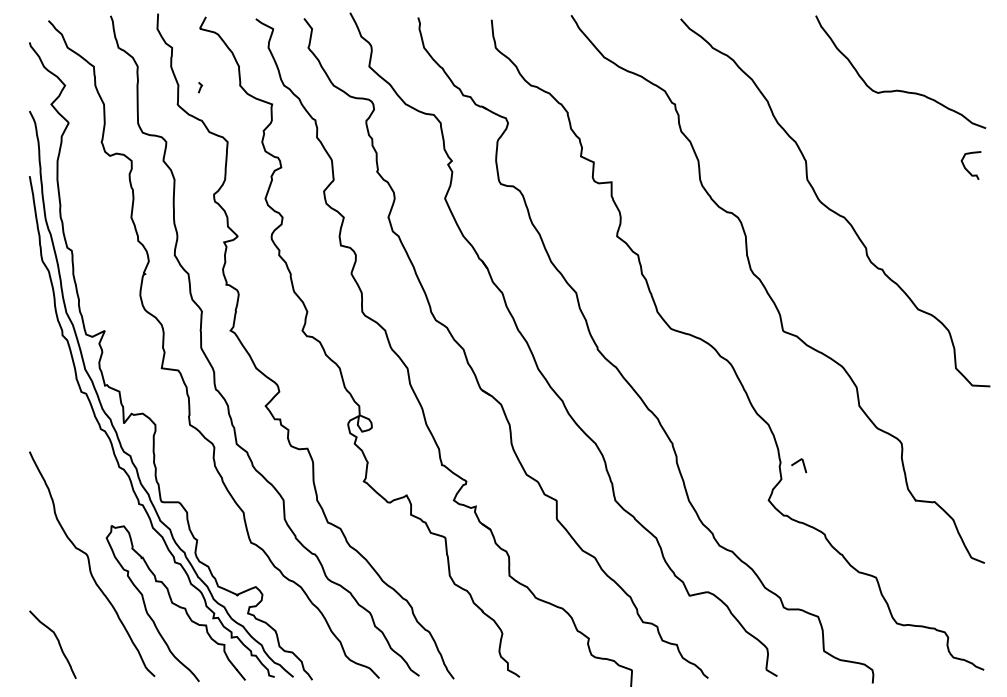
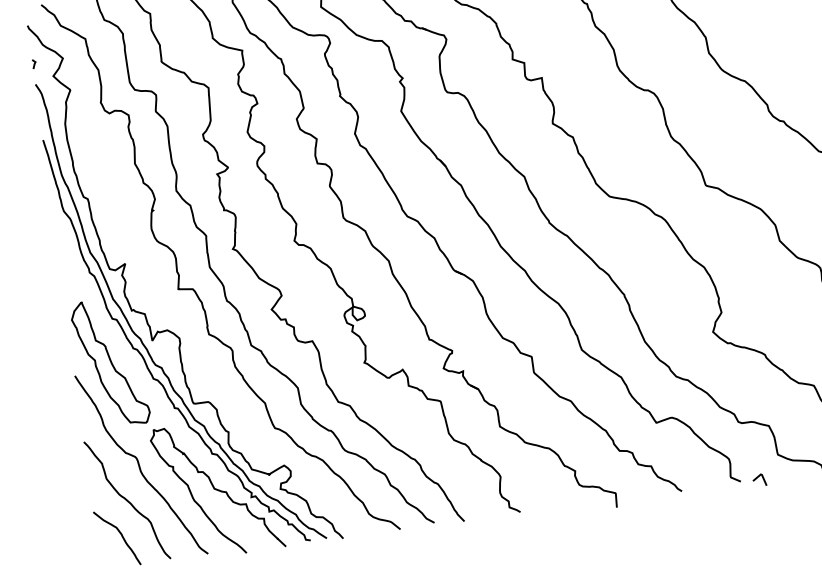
line: (200, 87) -> (34, 64), moved
part: (72, 442) -> (110, 363), added
line: (798, 462) -> (758, 477), moved
curve: (70, 602) -> (127, 500), added

